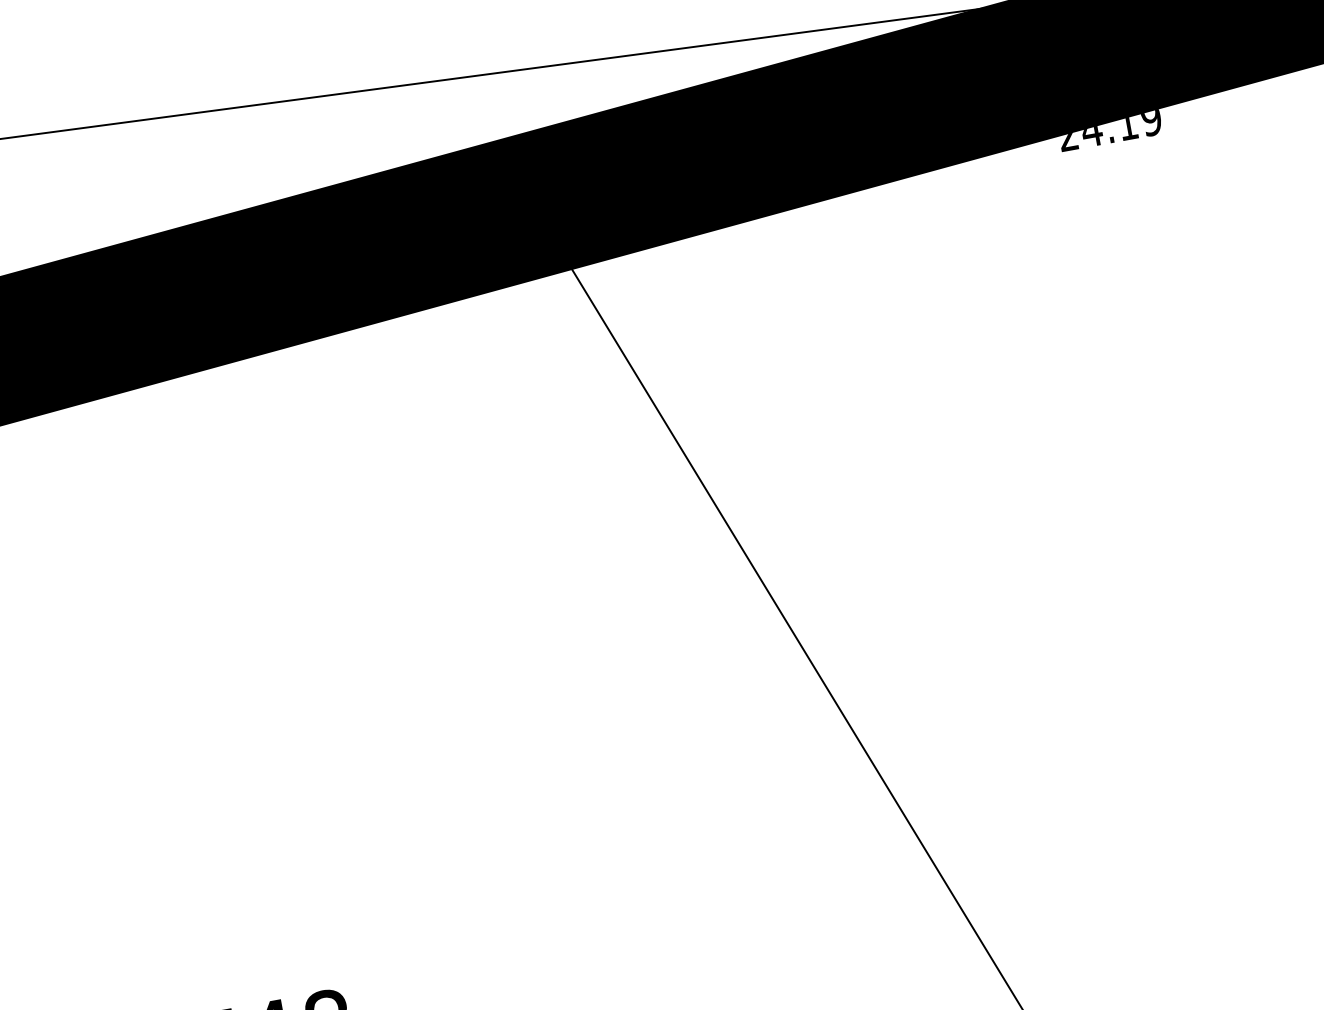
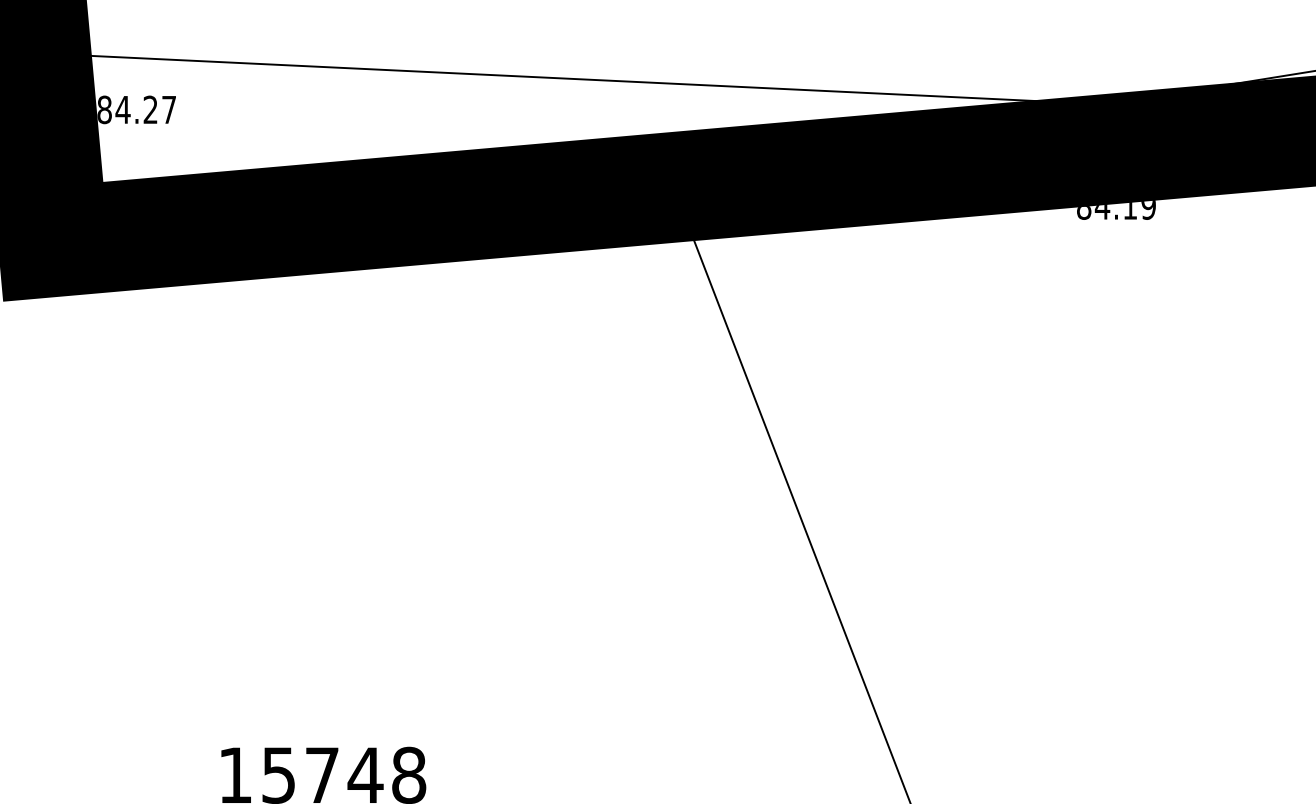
text: (1069, 141) -> (1084, 212), 24.19 -> 84.19

